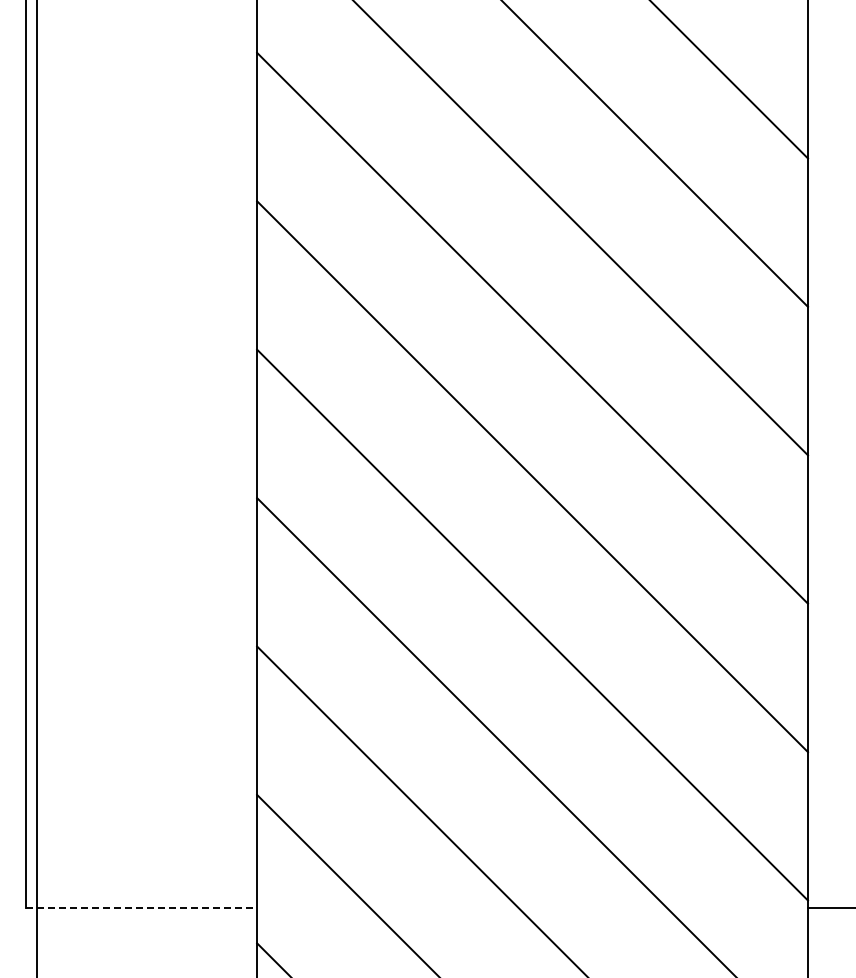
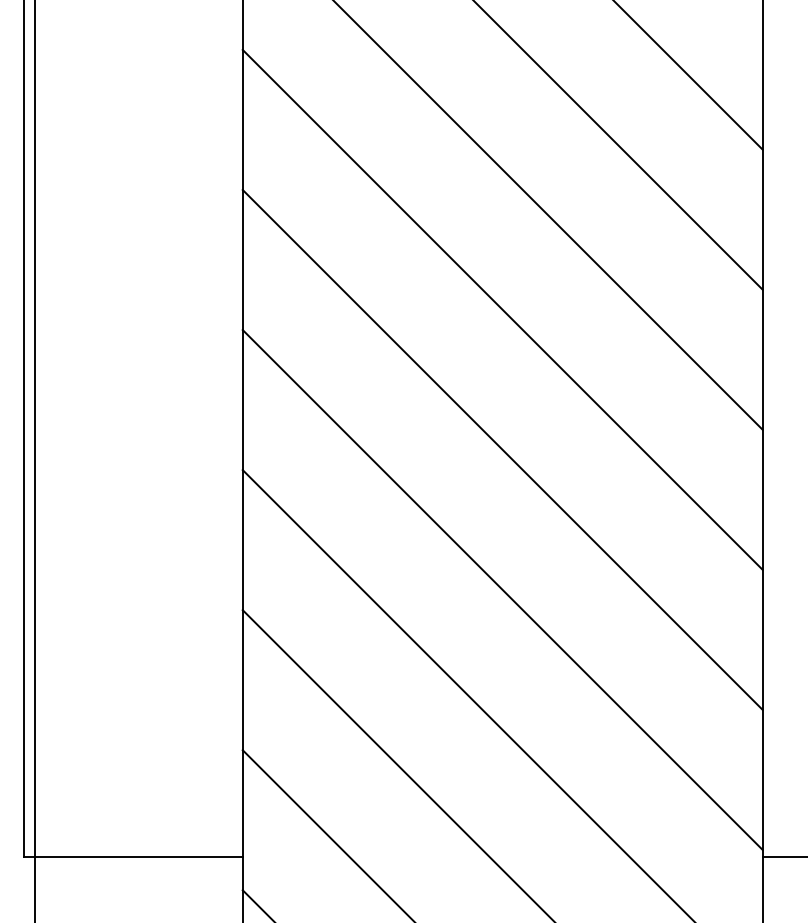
line: (141, 908) -> (133, 857), dashed -> solid

